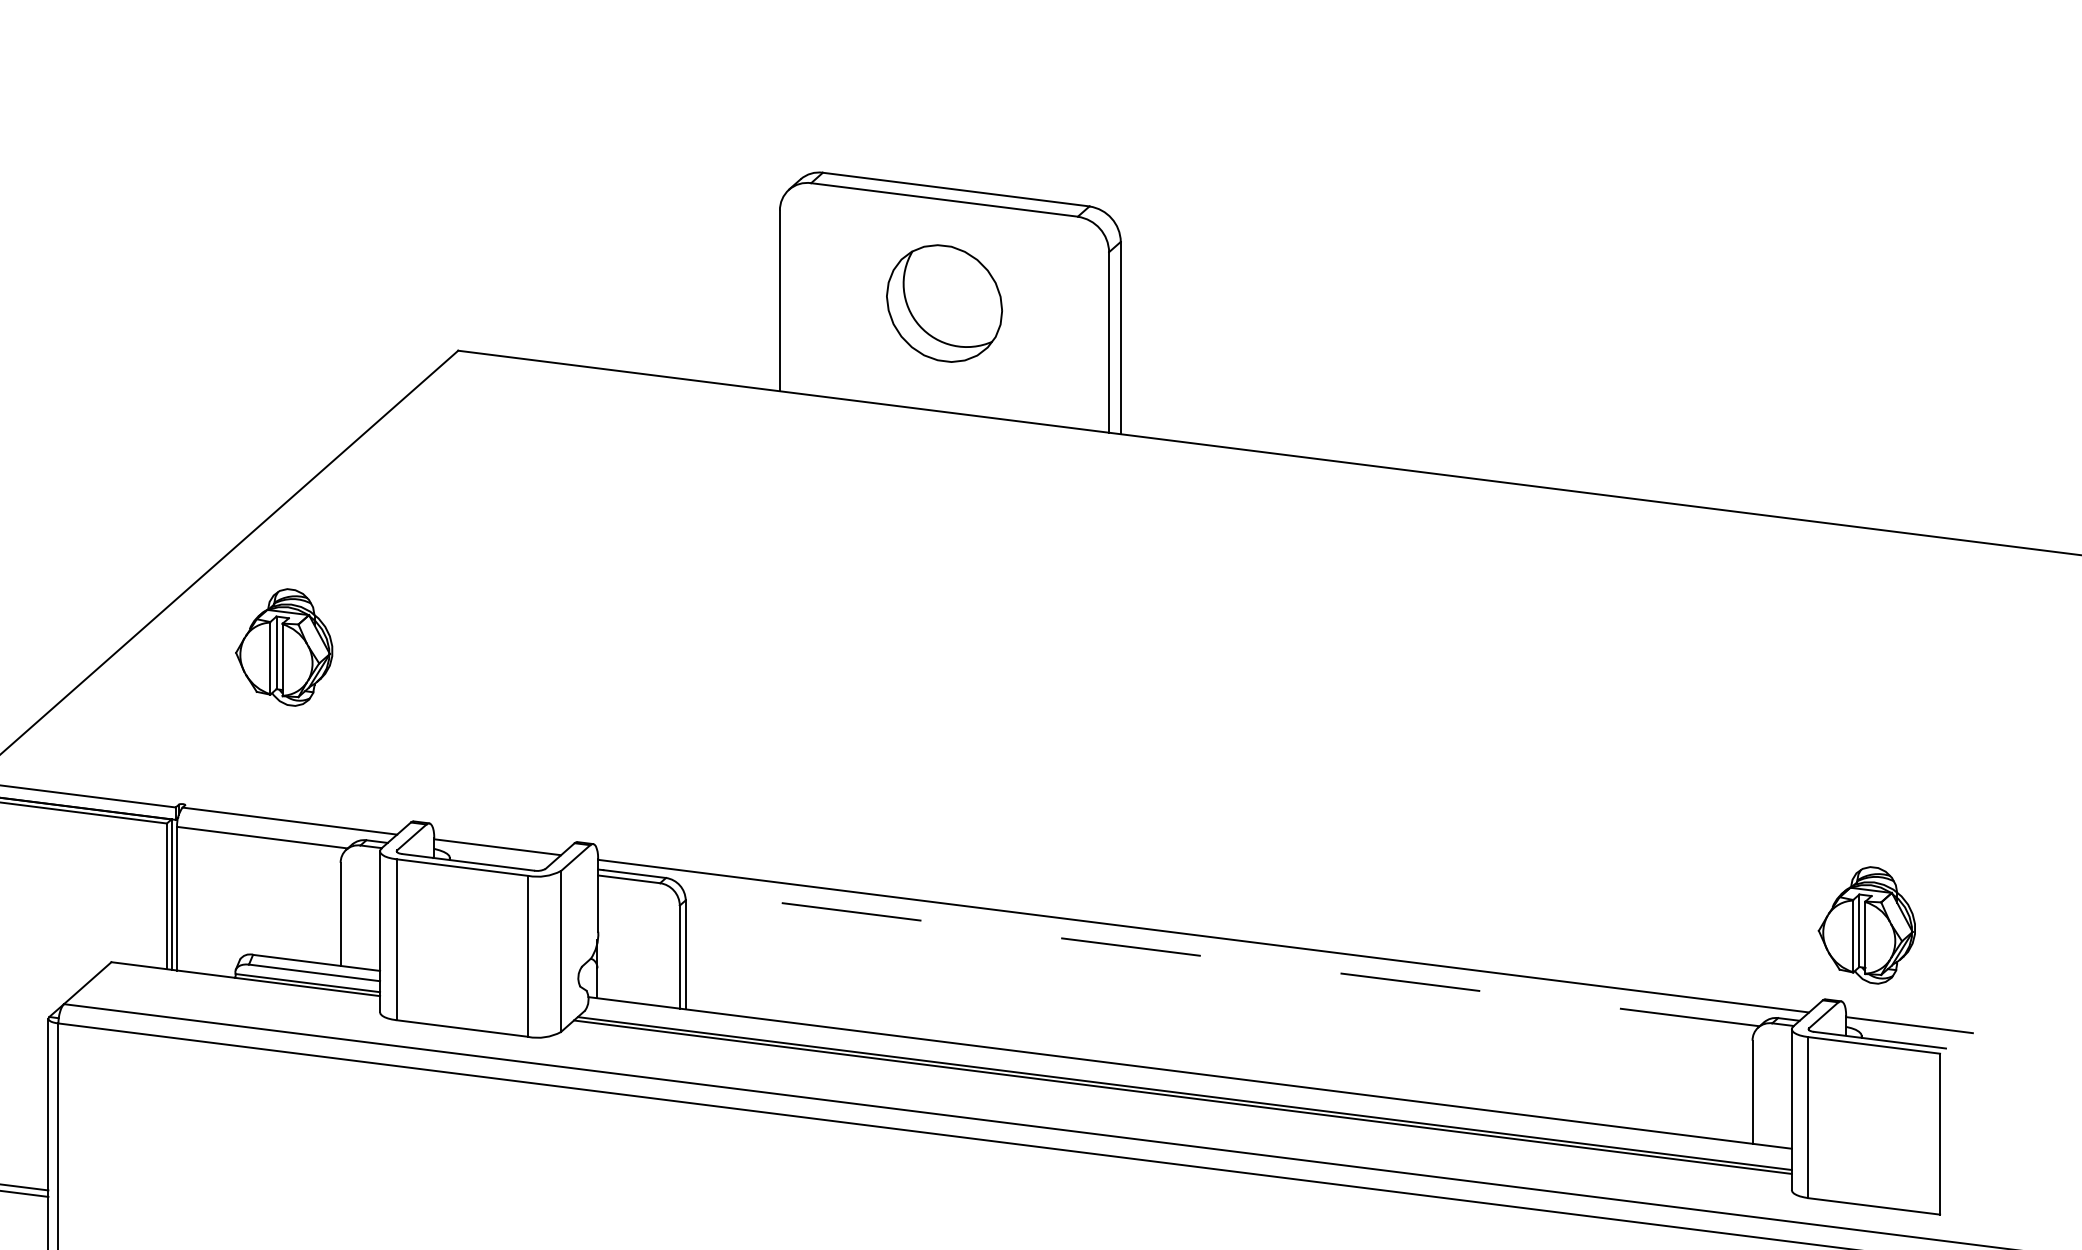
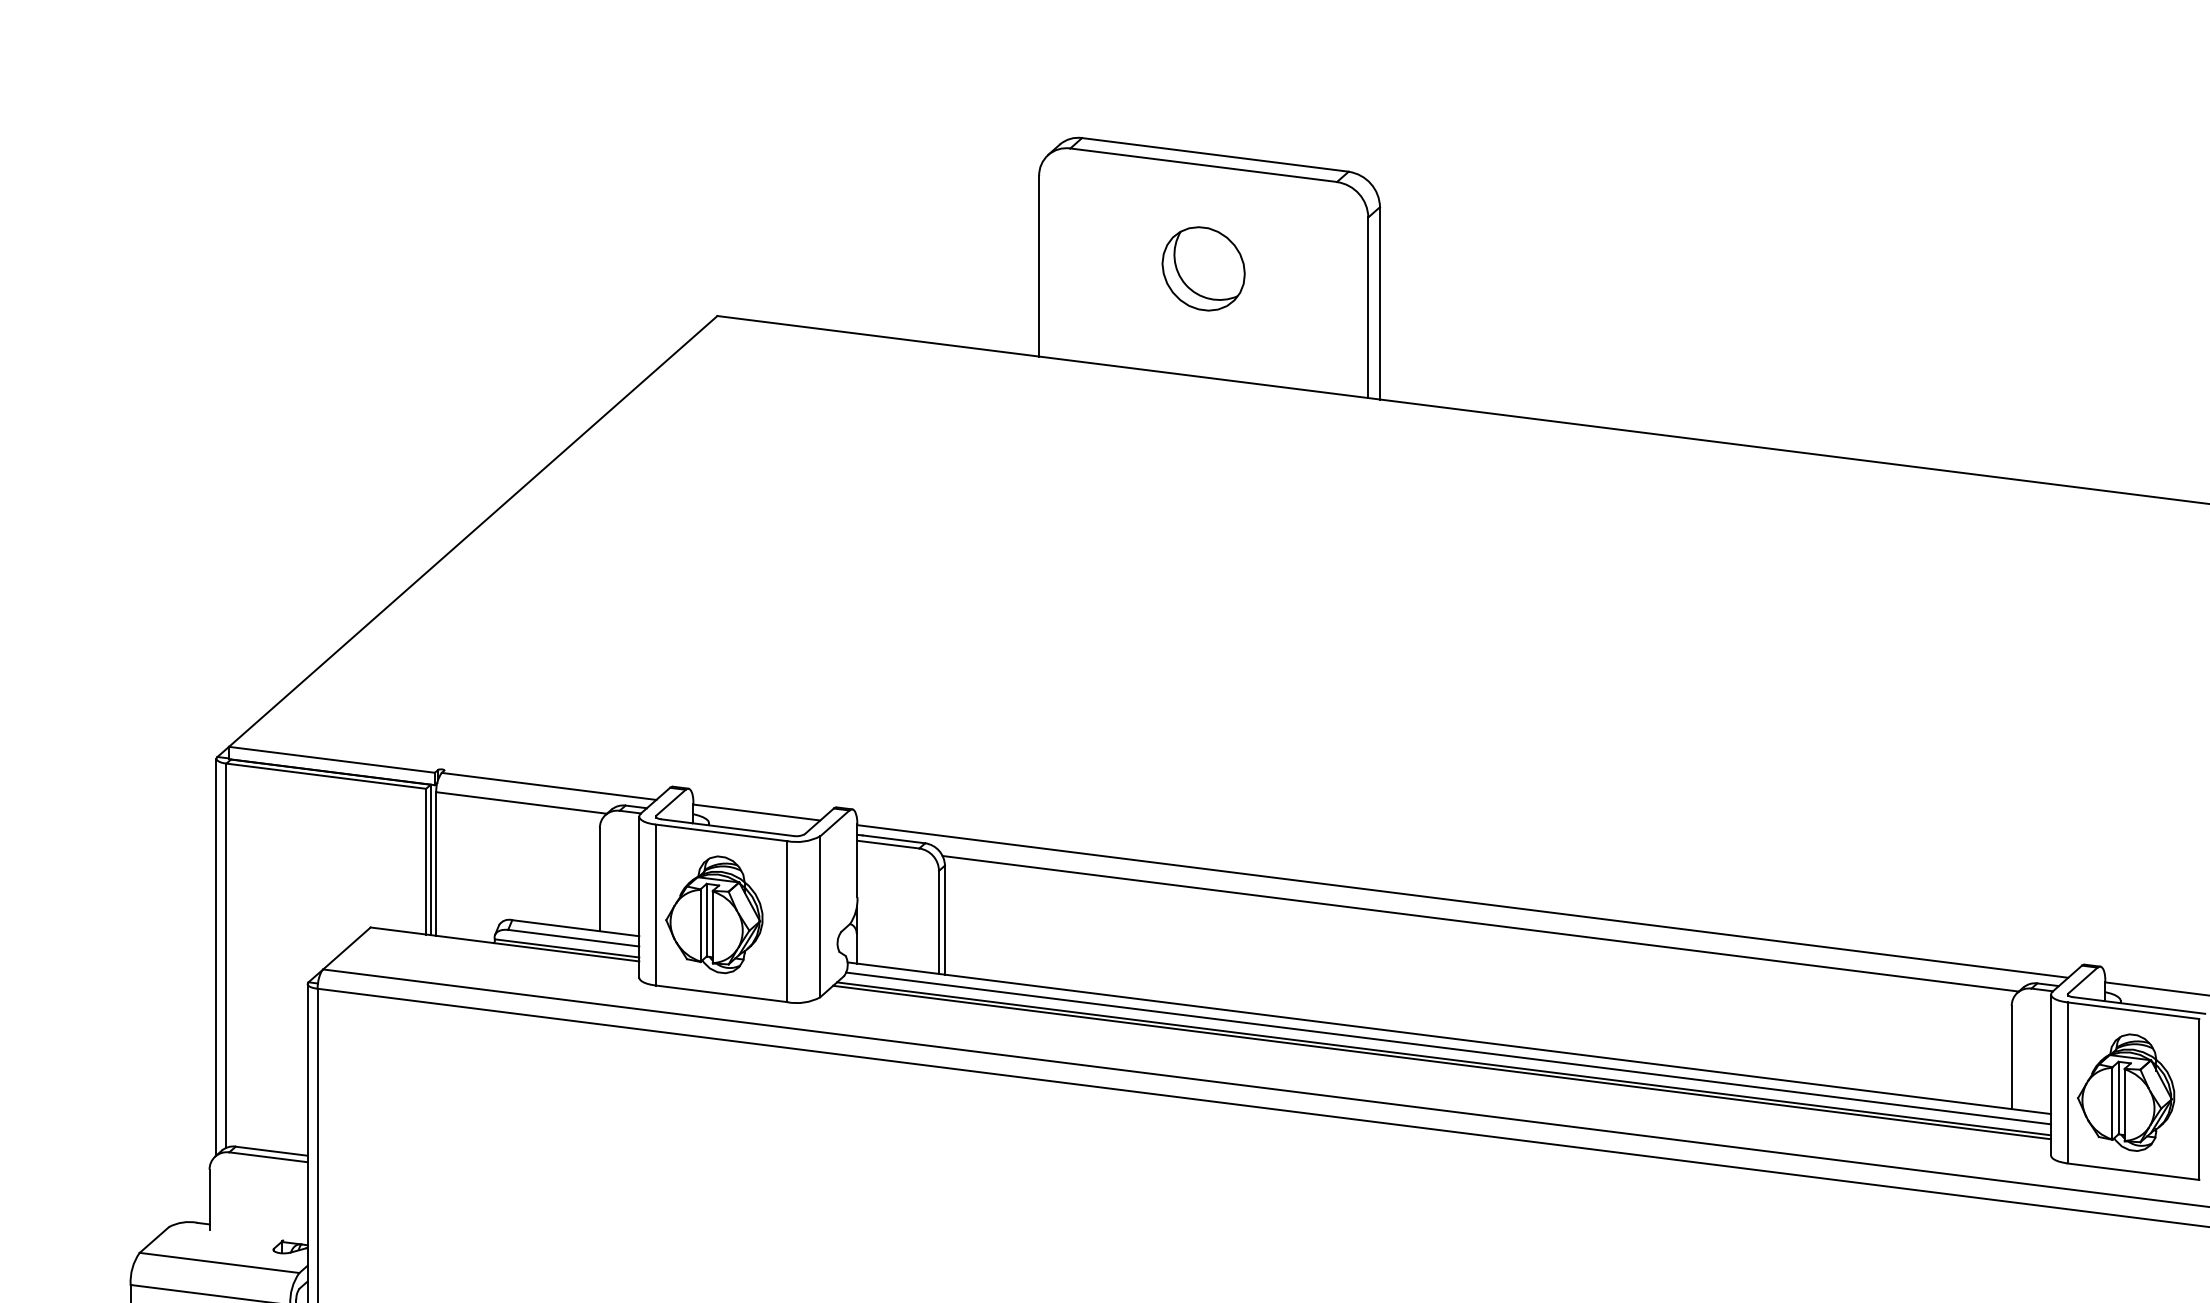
part: (944, 303) -> (1203, 268), size x0.71
part: (284, 647) -> (714, 914), moved
part: (1867, 925) -> (2126, 1092), moved
line: (1221, 958) -> (1480, 923), dashed -> solid
line: (1189, 1083) -> (1448, 1048), added

